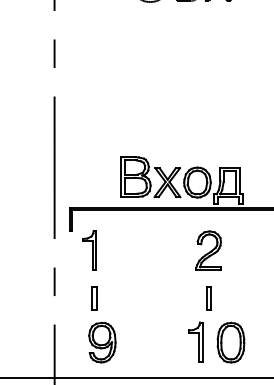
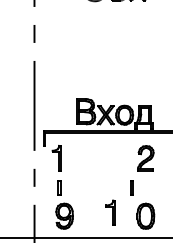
part: (208, 251) -> (145, 158), moved
part: (195, 341) -> (110, 212), moved

